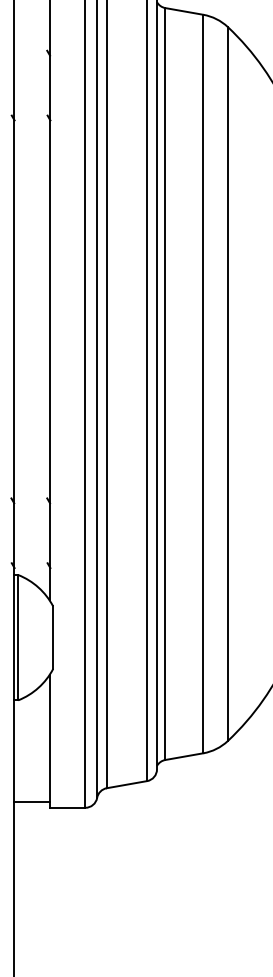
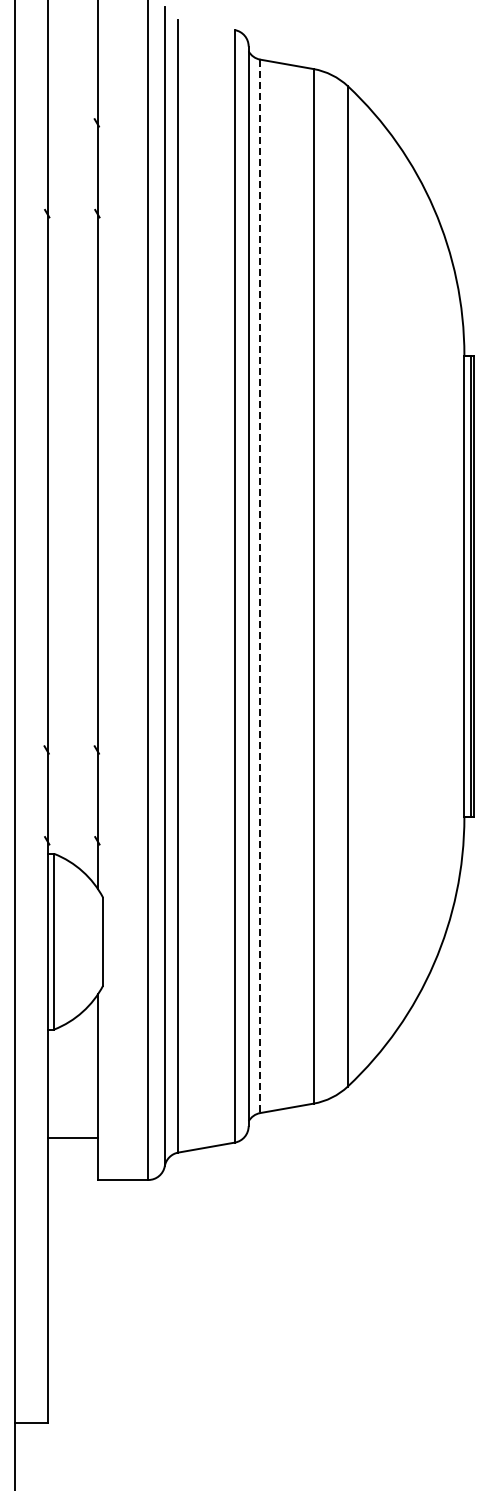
line: (165, 384) -> (260, 586), solid -> dashed
line: (31, 801) -> (73, 1137), moved

